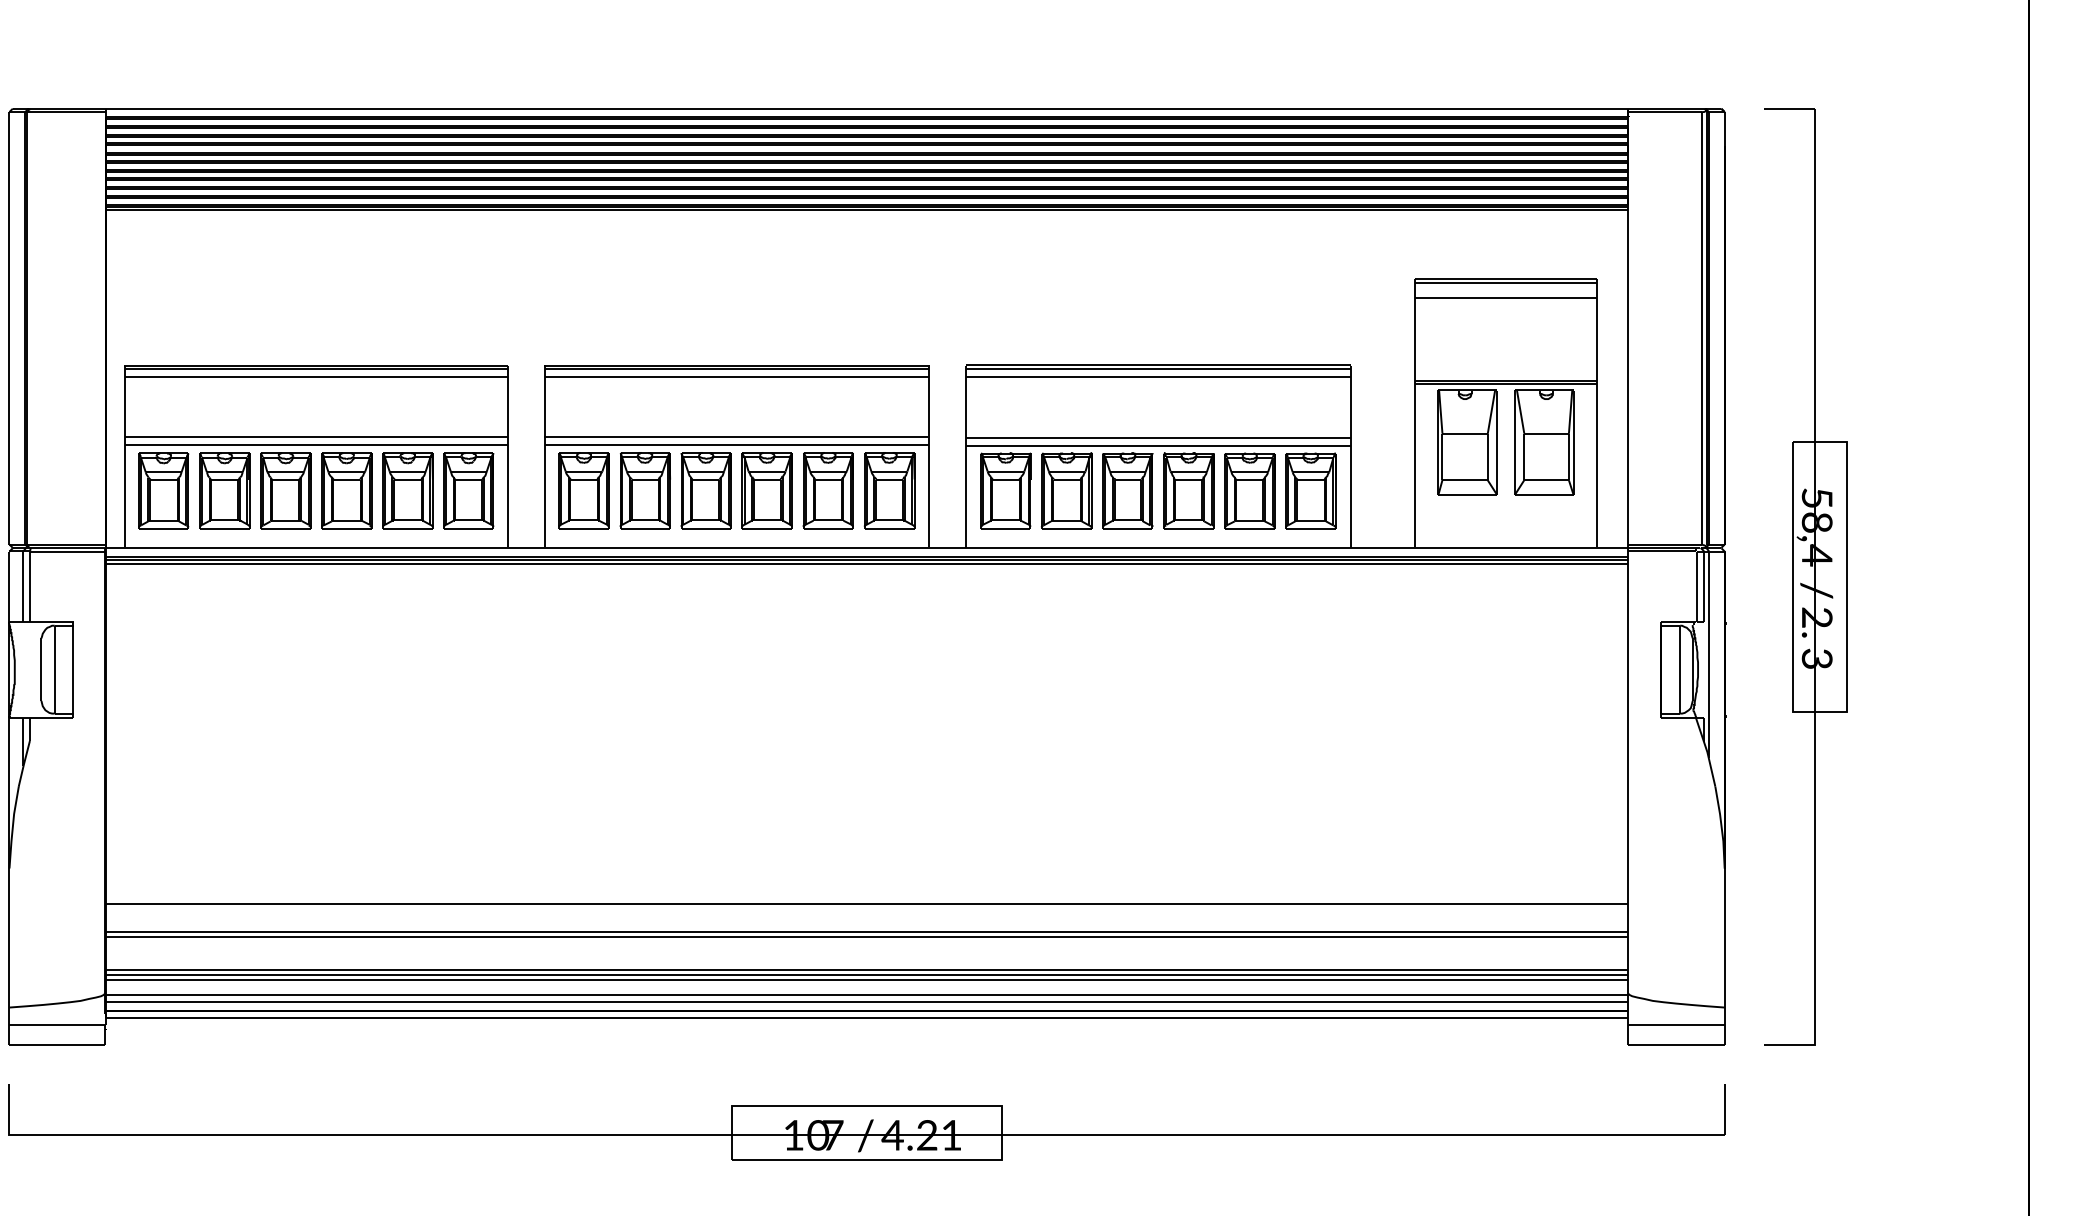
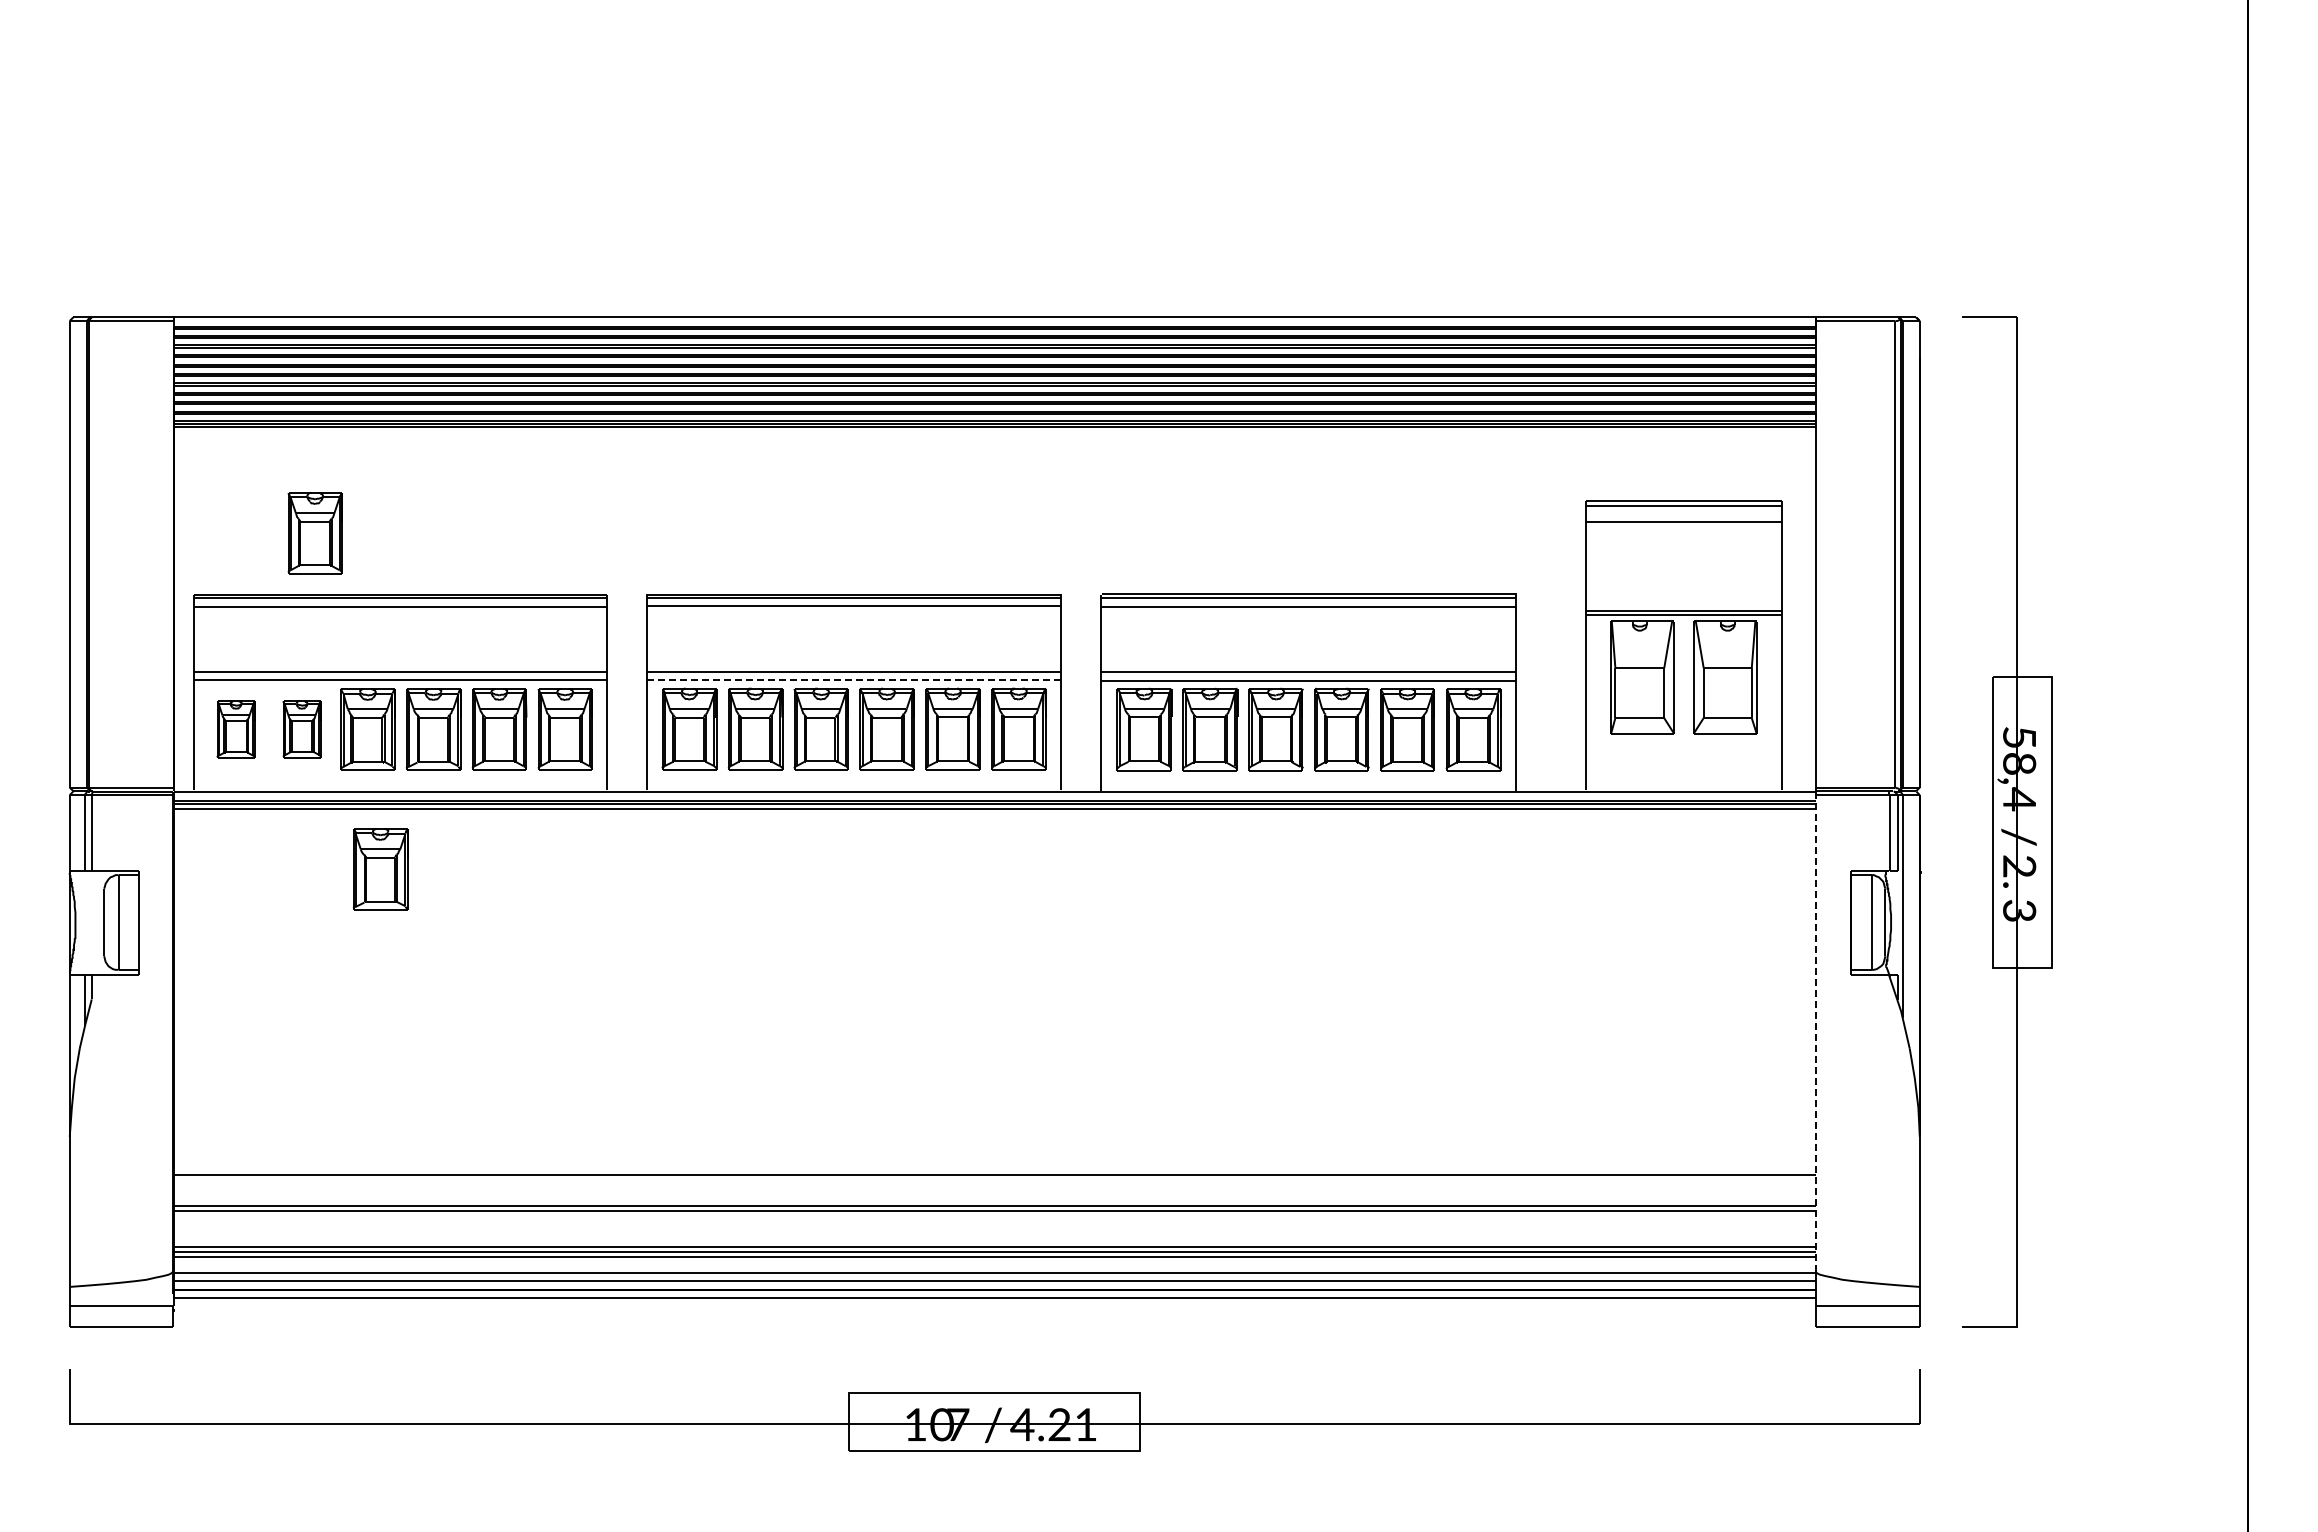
part: (236, 309) -> (314, 533), added
line: (736, 445) -> (853, 680), solid -> dashed
part: (163, 490) -> (235, 729), size x0.7
part: (224, 490) -> (301, 729), size x0.7
part: (297, 620) -> (380, 869), added
line: (1627, 772) -> (1815, 1033), solid -> dashed

